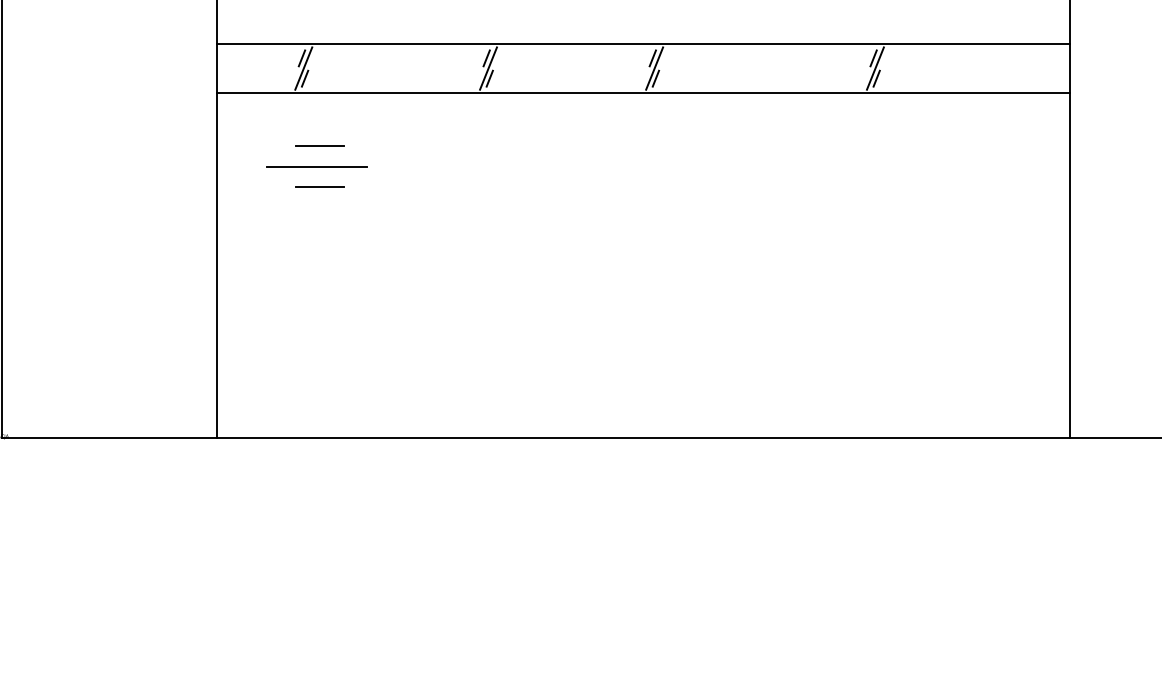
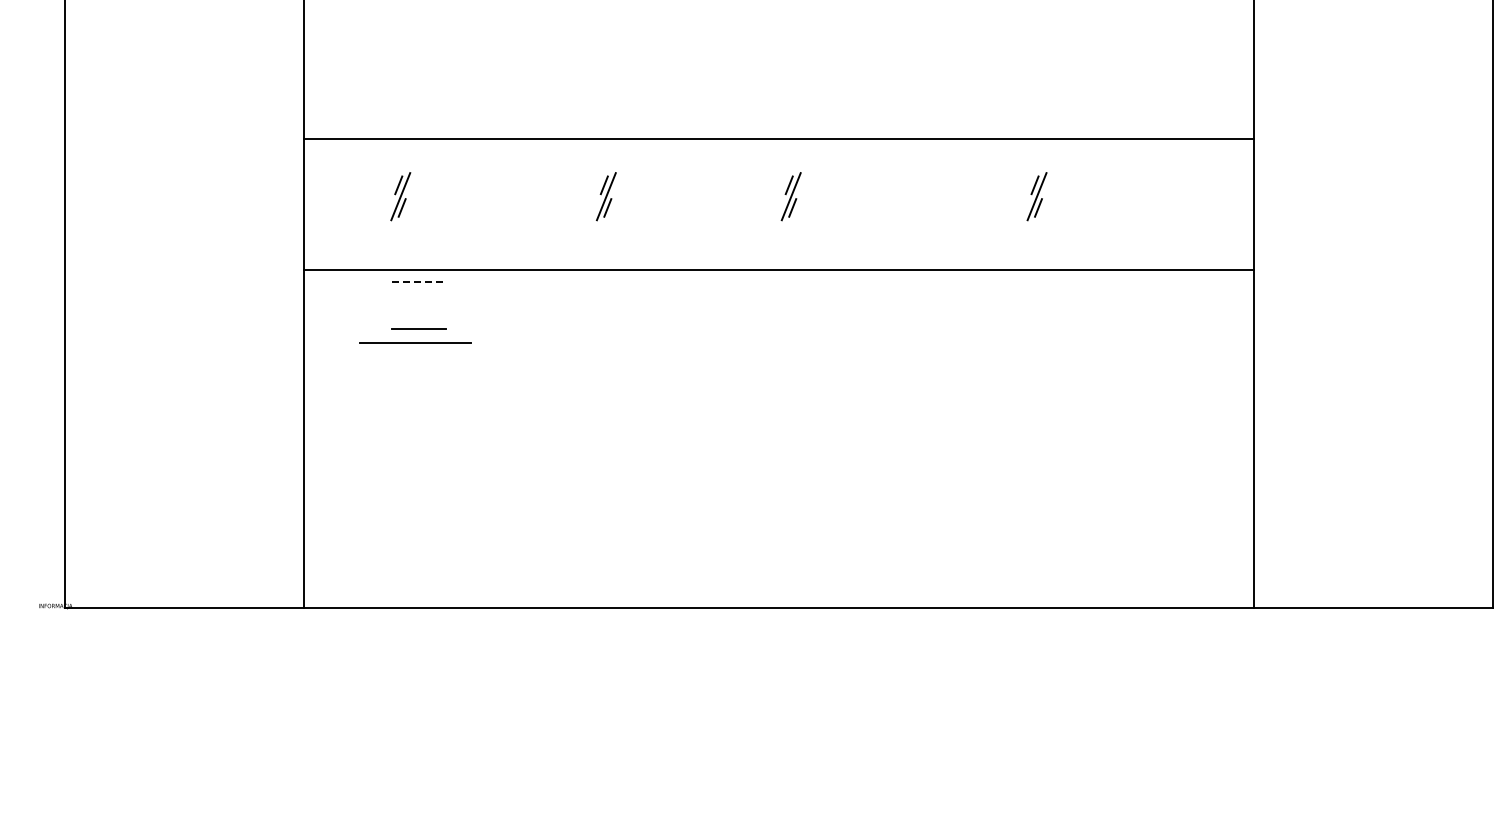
line: (644, 44) -> (779, 138), moved
line: (644, 92) -> (779, 269), moved
line: (319, 145) -> (418, 282), solid -> dashed
line: (317, 166) -> (415, 342), moved

